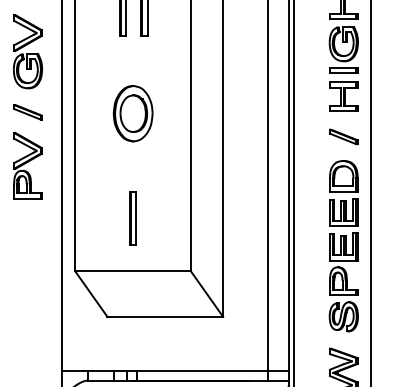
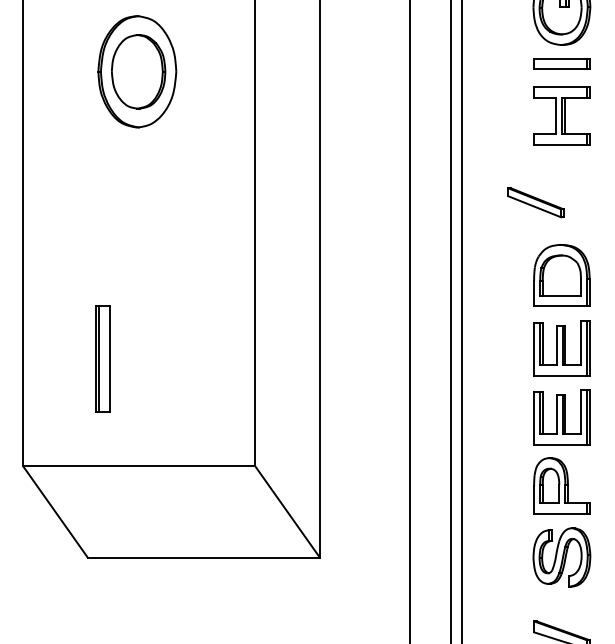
part: (132, 113) -> (135, 71), moved
part: (343, 136) -> (535, 201), moved
part: (132, 218) -> (101, 360), moved

